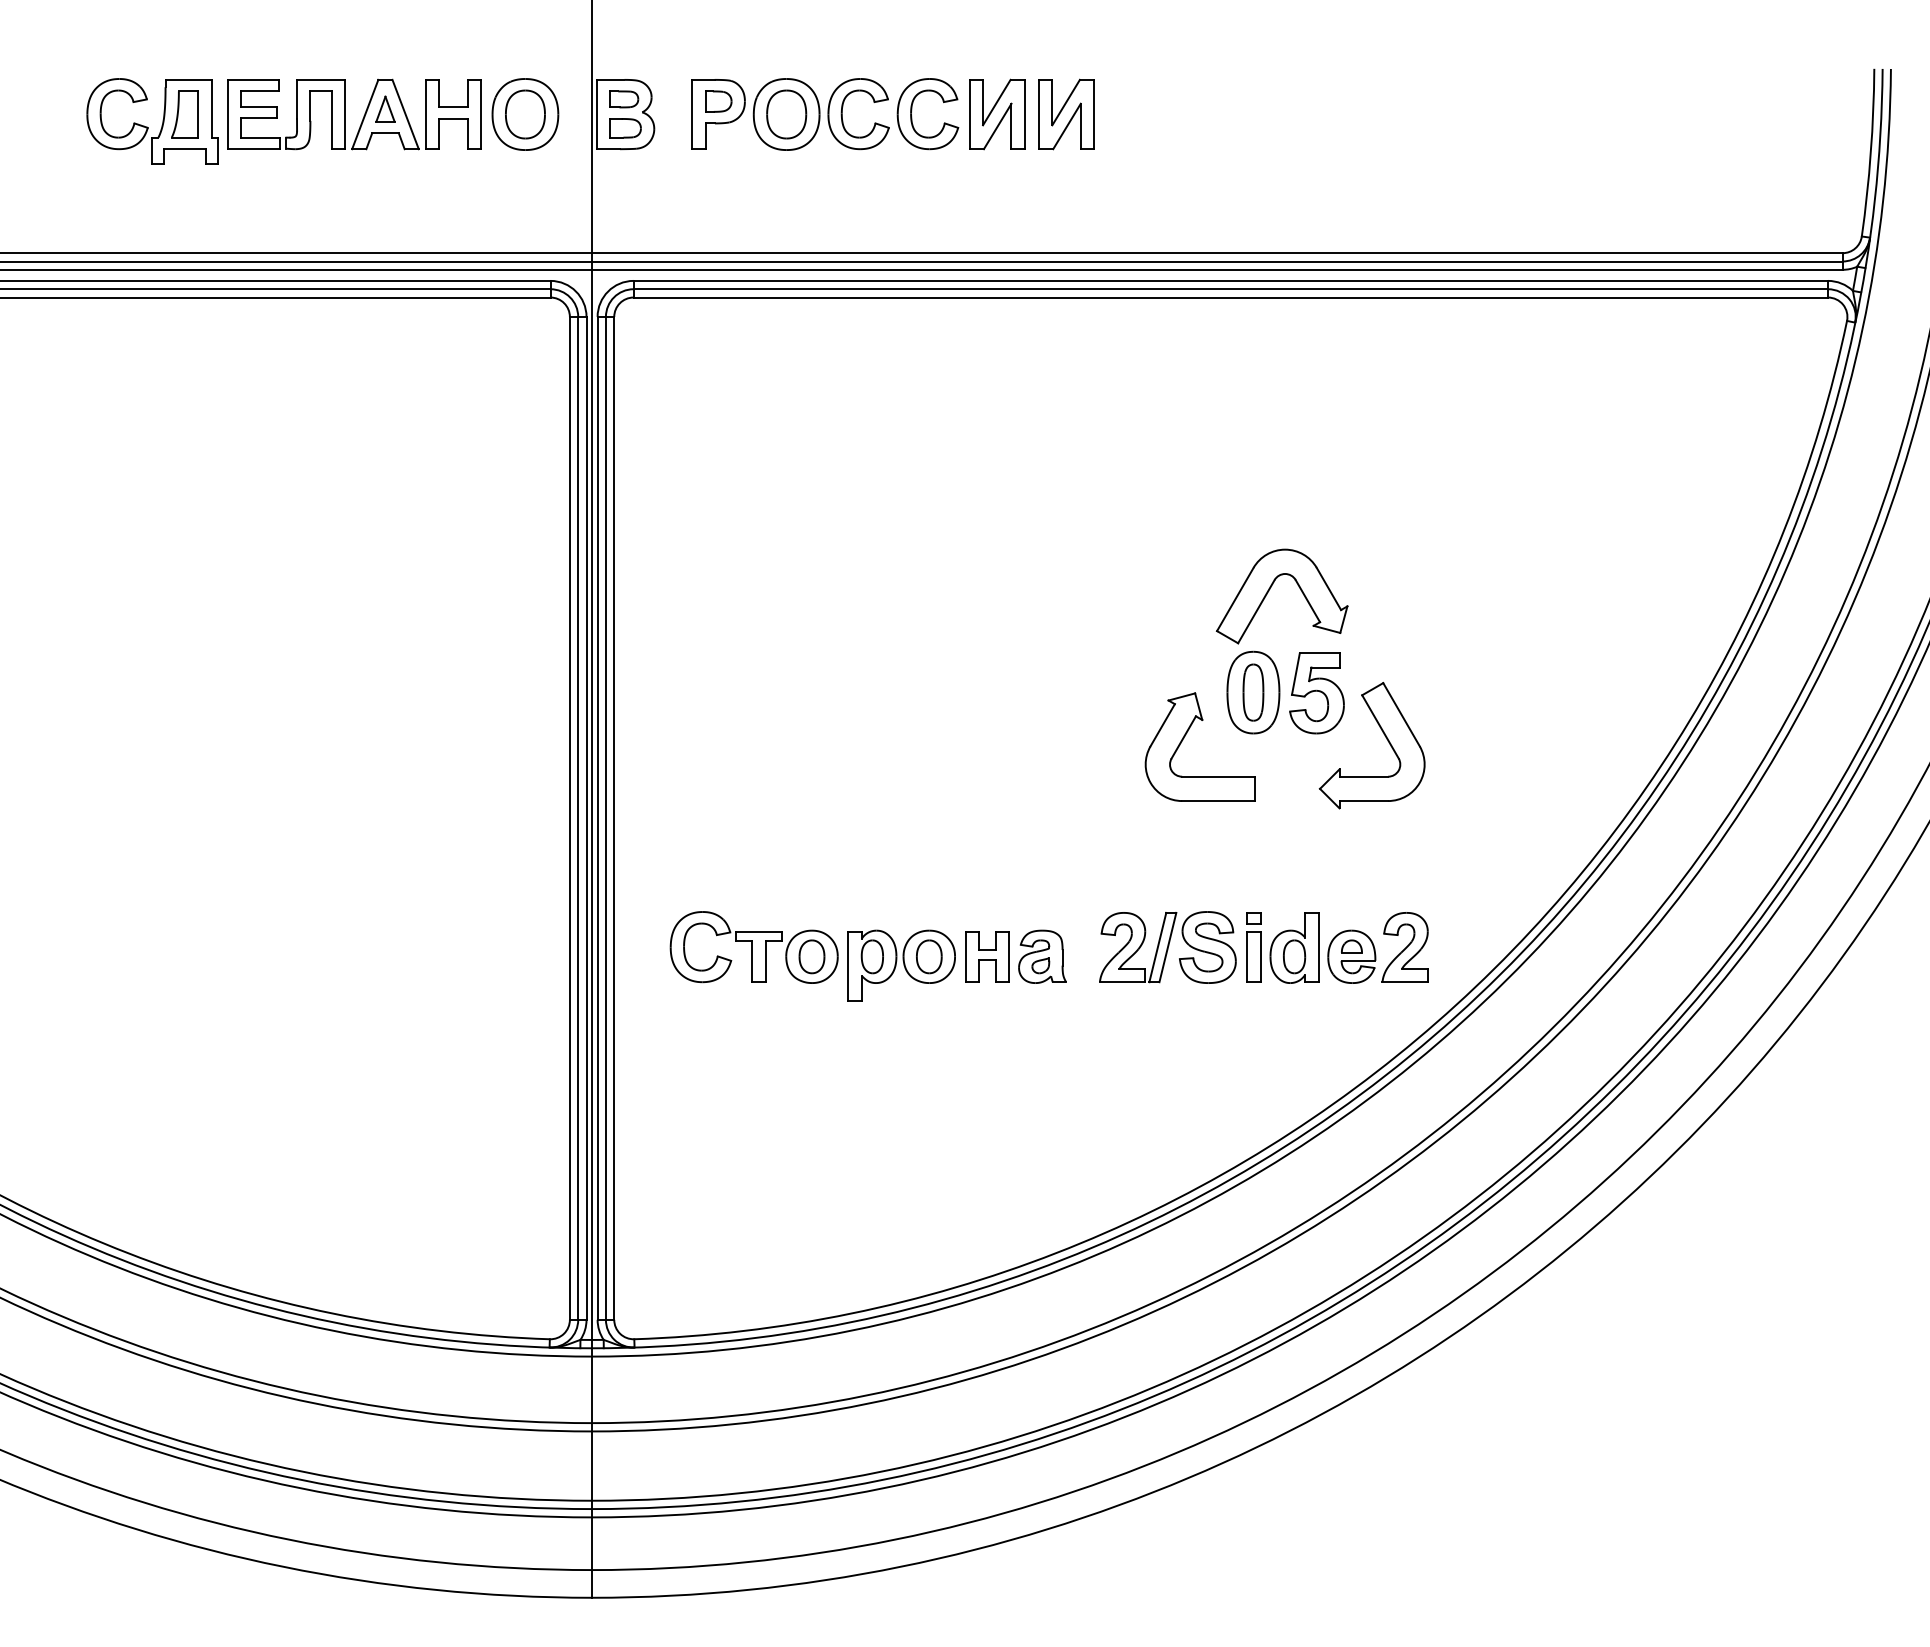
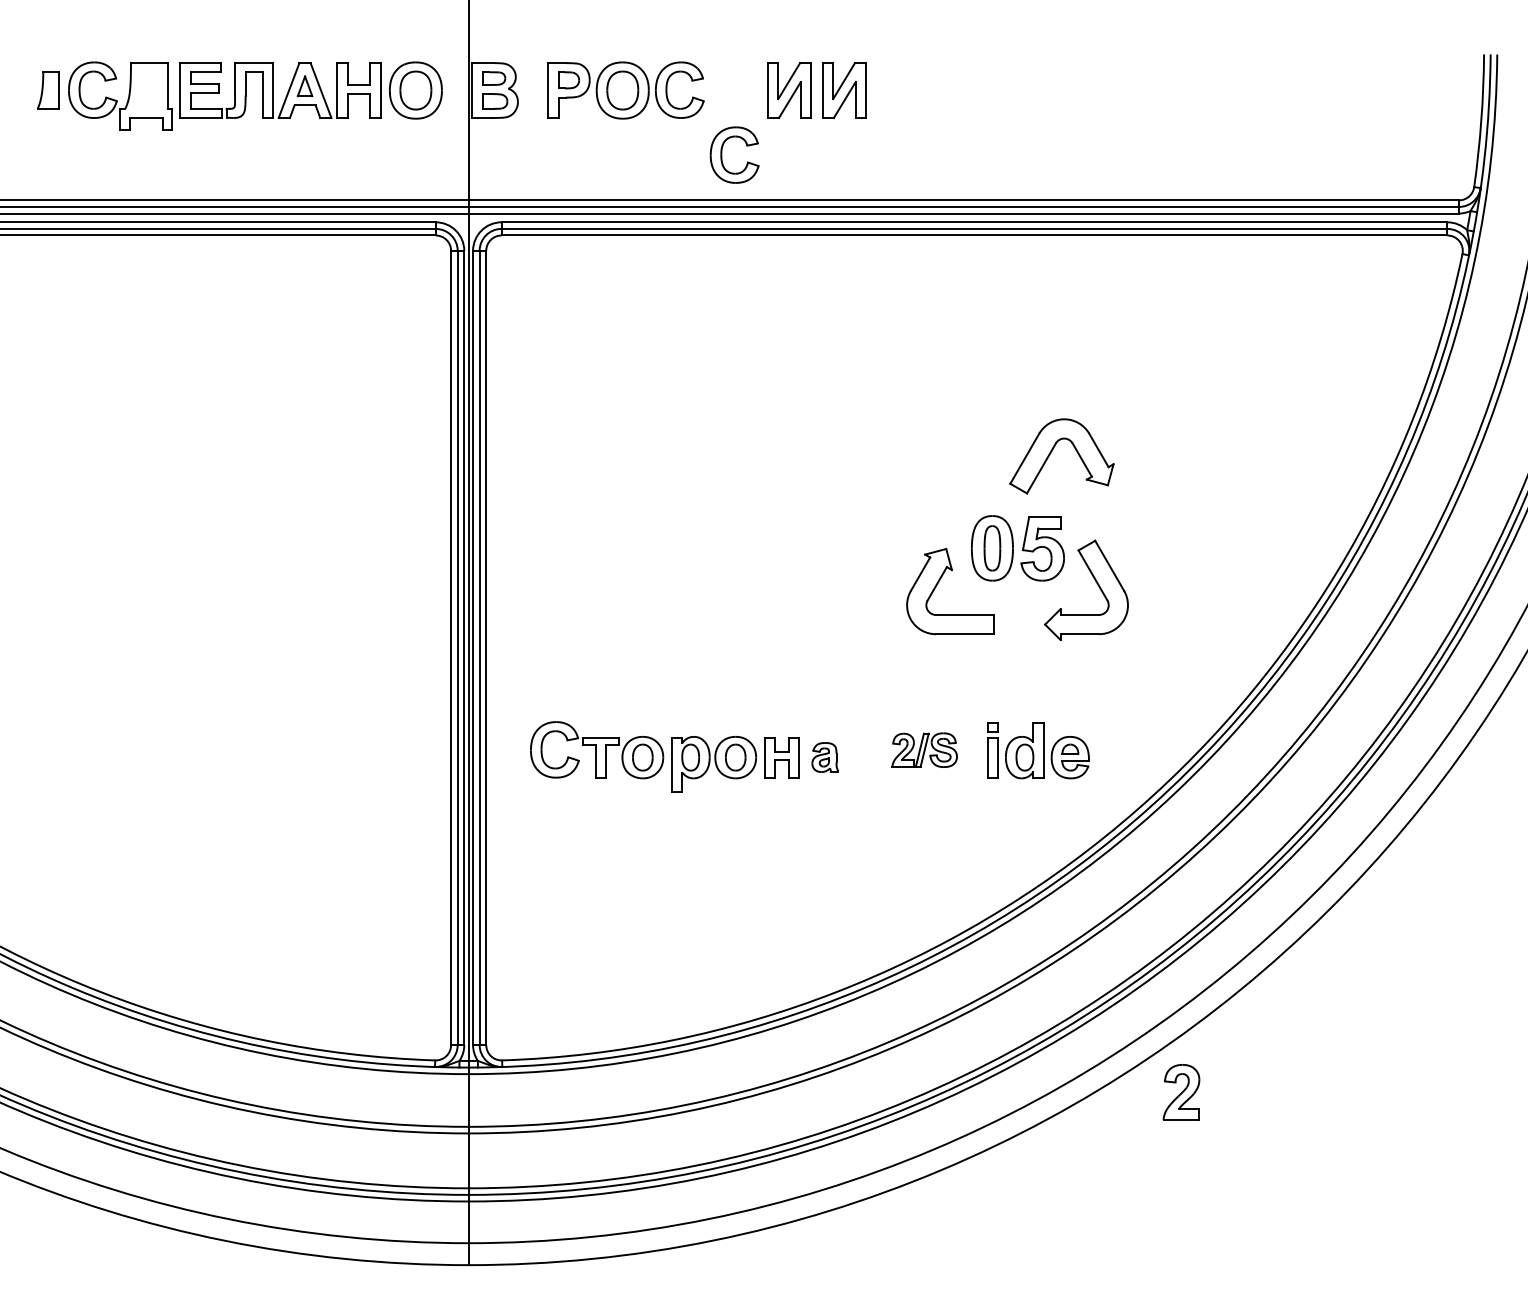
part: (184, 114) -> (47, 90), moved
part: (912, 116) -> (722, 157), moved
part: (1270, 589) -> (1052, 450), moved
part: (1167, 947) -> (924, 750), size x0.6
part: (1404, 947) -> (1180, 1092), moved
part: (1042, 956) -> (825, 757), size x0.7

